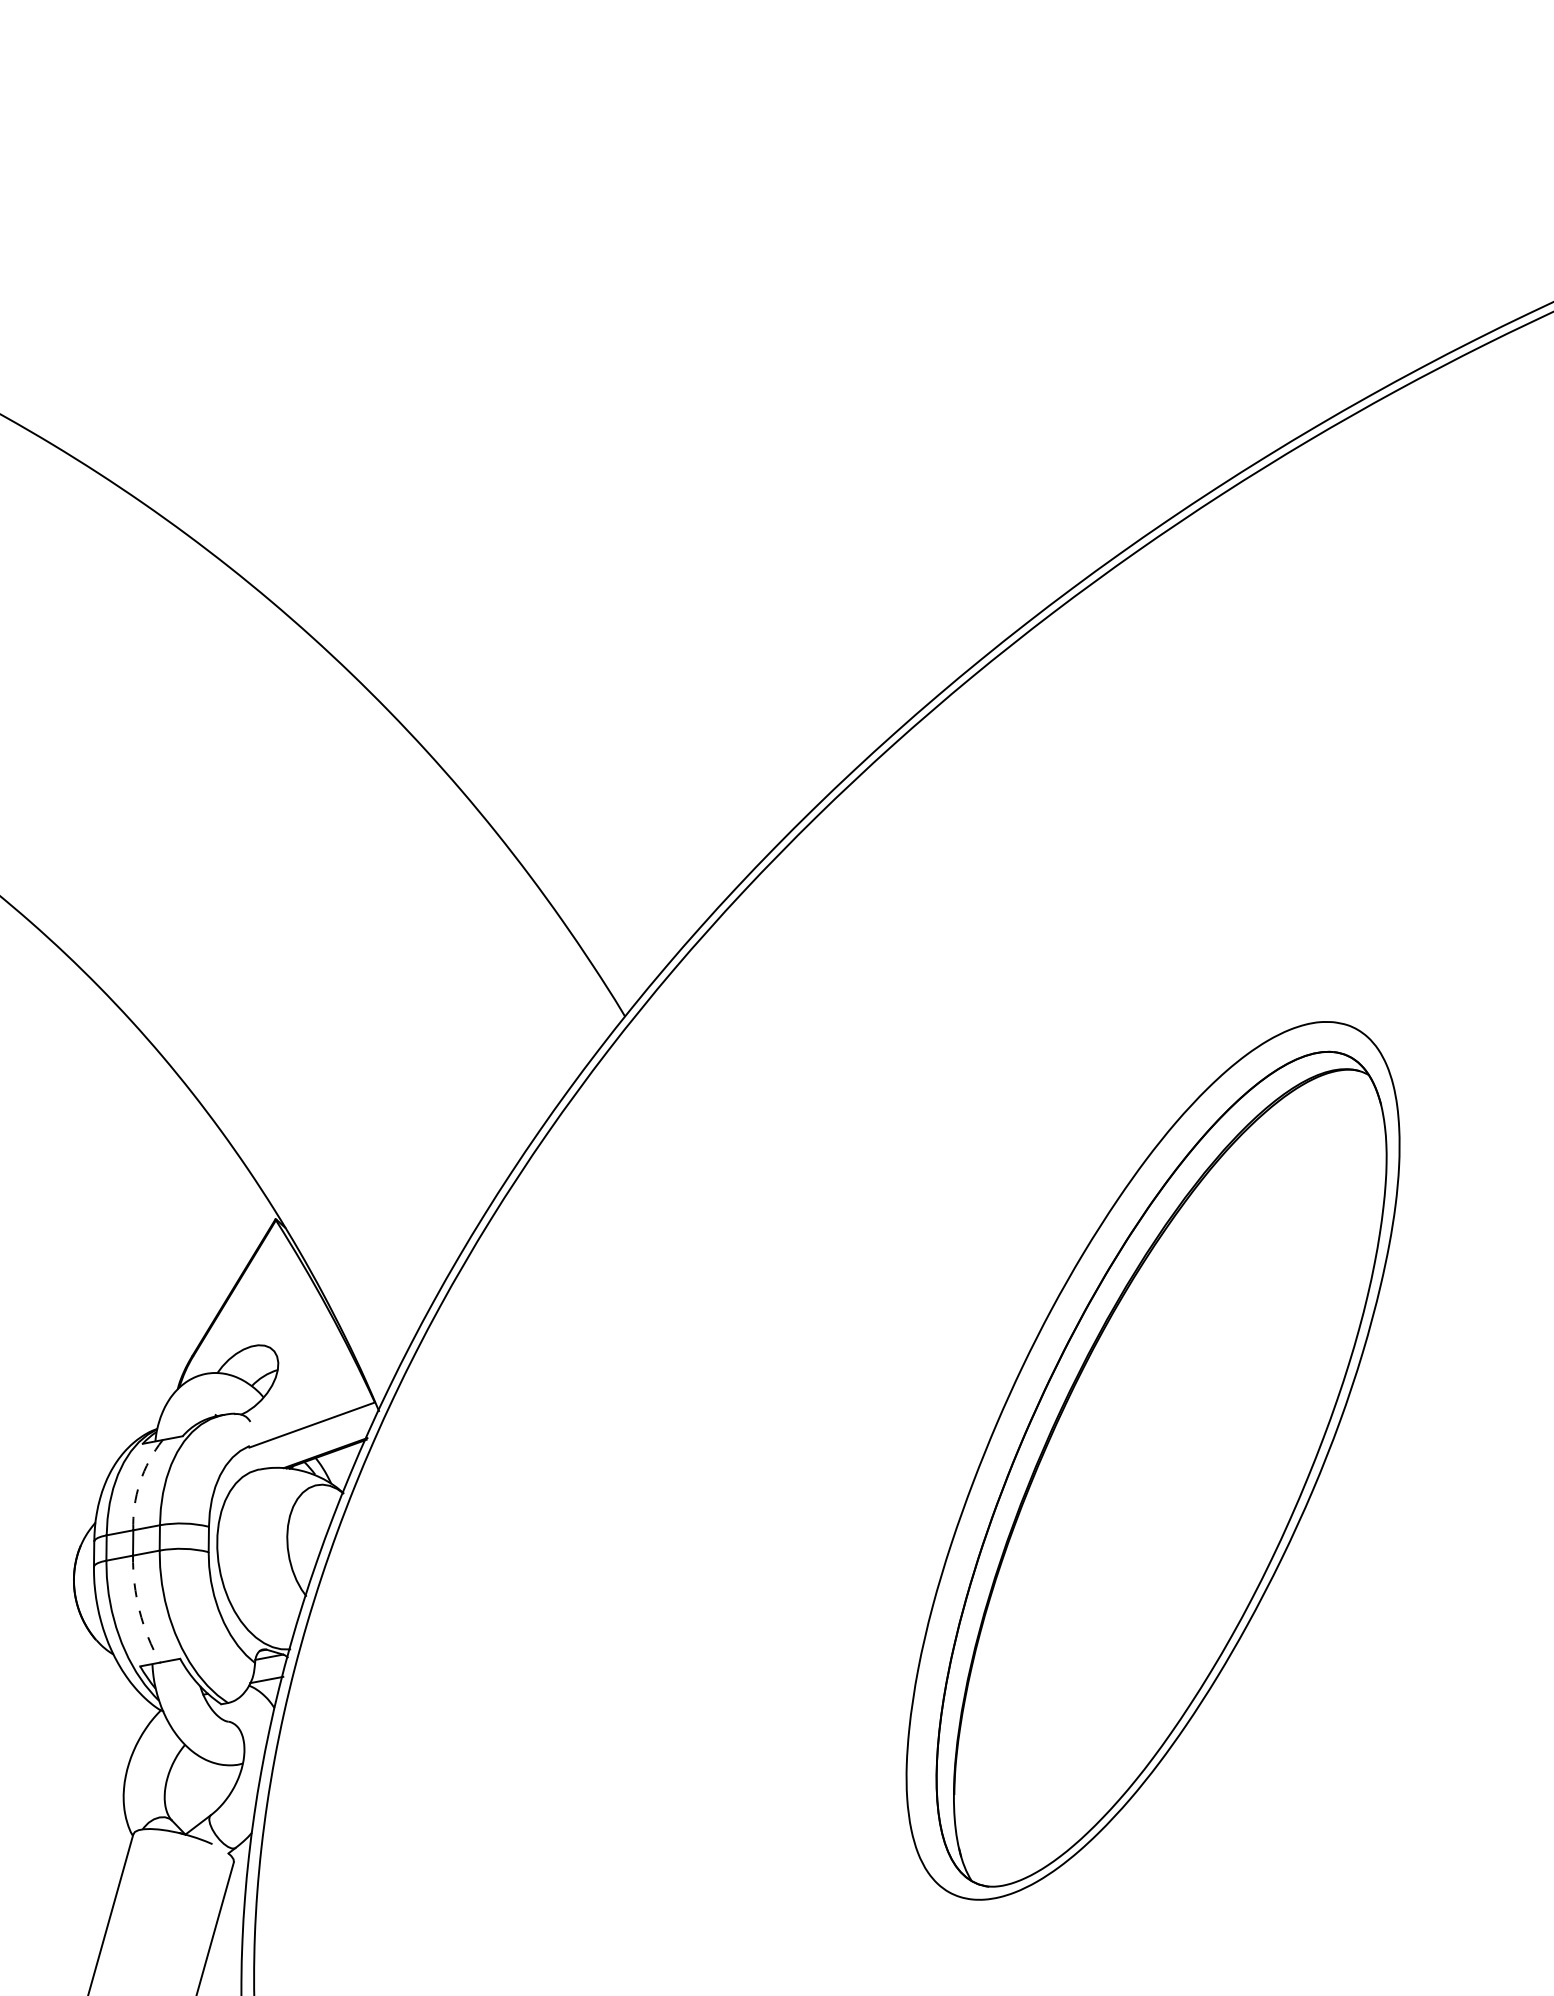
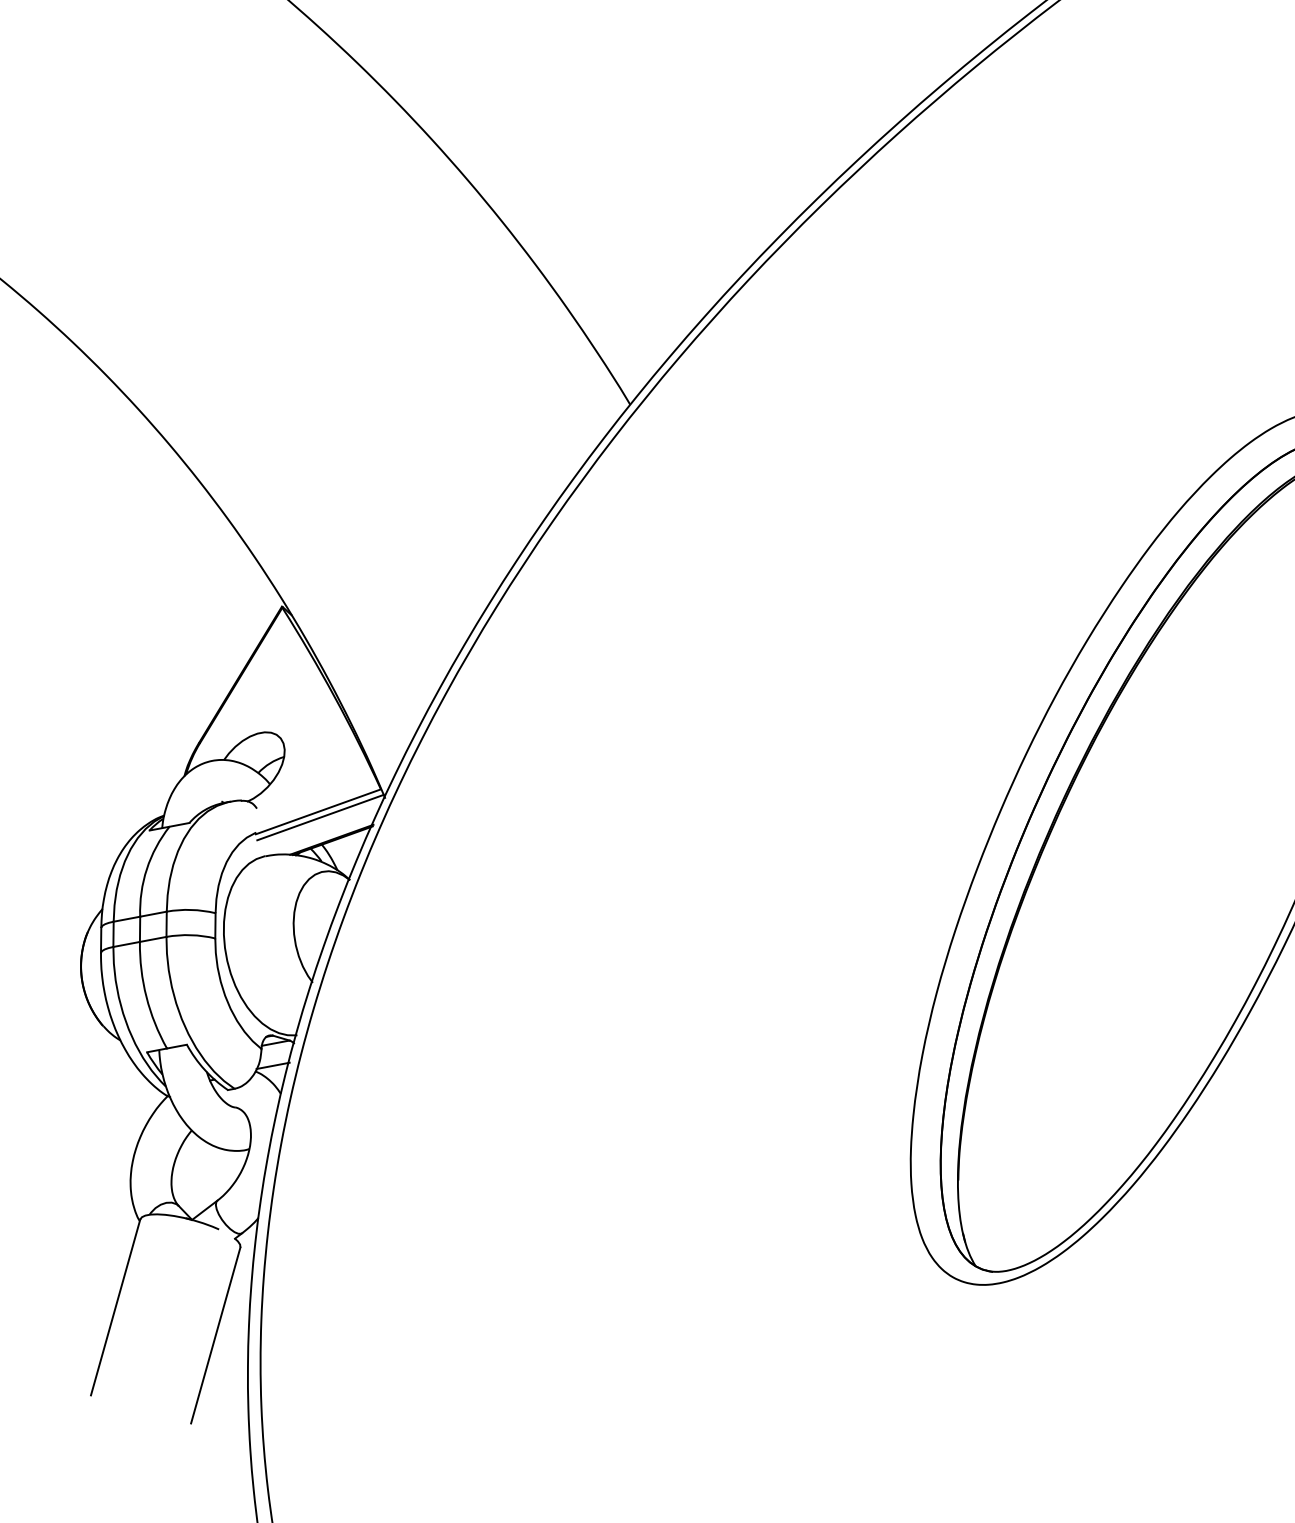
line: (313, 1430) -> (319, 817), added
arc: (140, 1482) -> (147, 869), dashed -> solid
arc: (139, 1610) -> (146, 996), dashed -> solid

